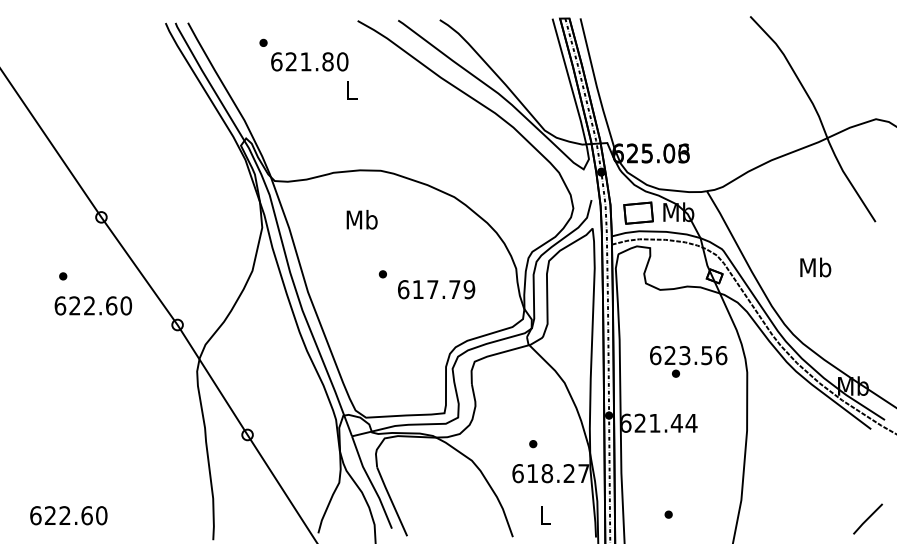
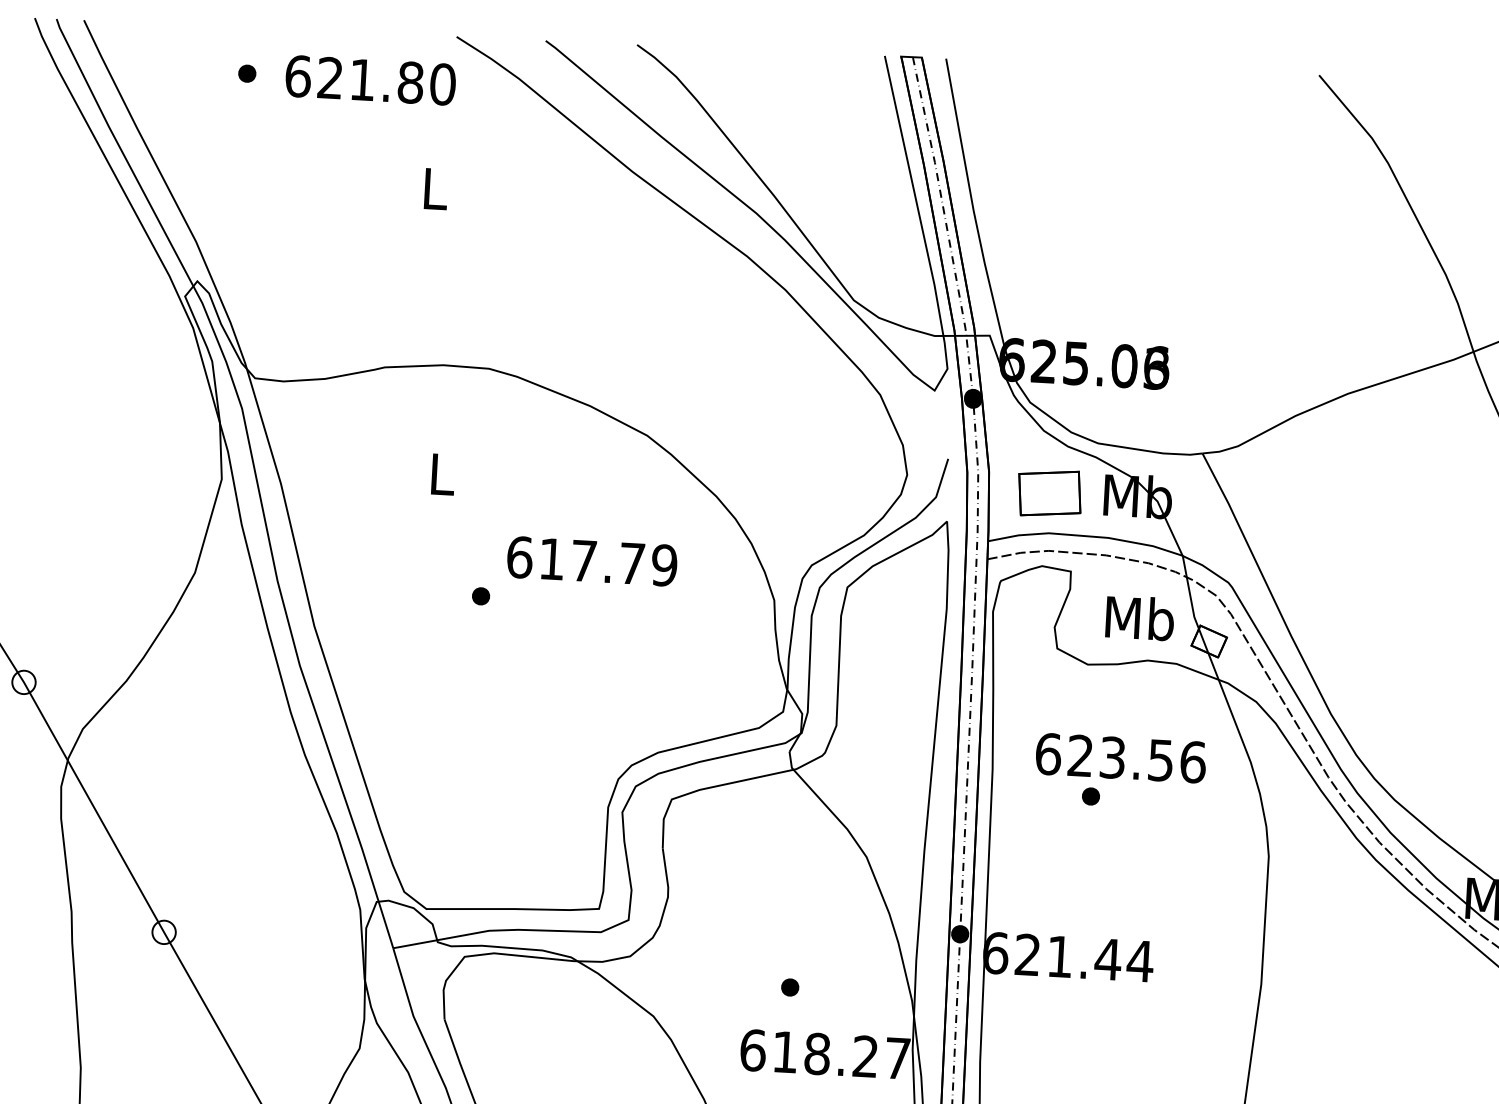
text: (309, 61) -> (370, 79), moved
text: (361, 219) -> (440, 473), Mb -> L
text: (815, 267) -> (1139, 618), moved
text: (436, 289) -> (592, 561), moved
text: (688, 361) -> (1119, 771), moved

